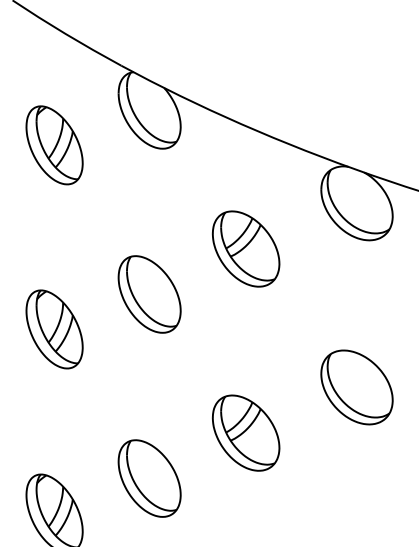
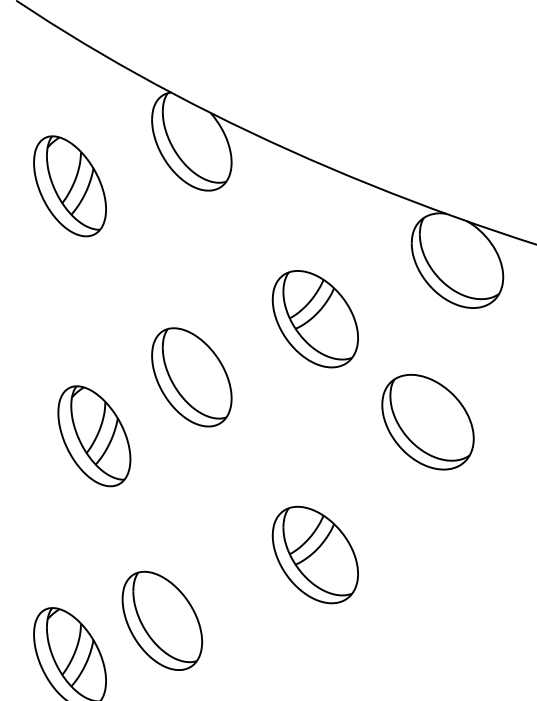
part: (54, 329) -> (94, 436), moved
part: (356, 387) -> (427, 422), moved
part: (149, 478) -> (162, 620), moved

